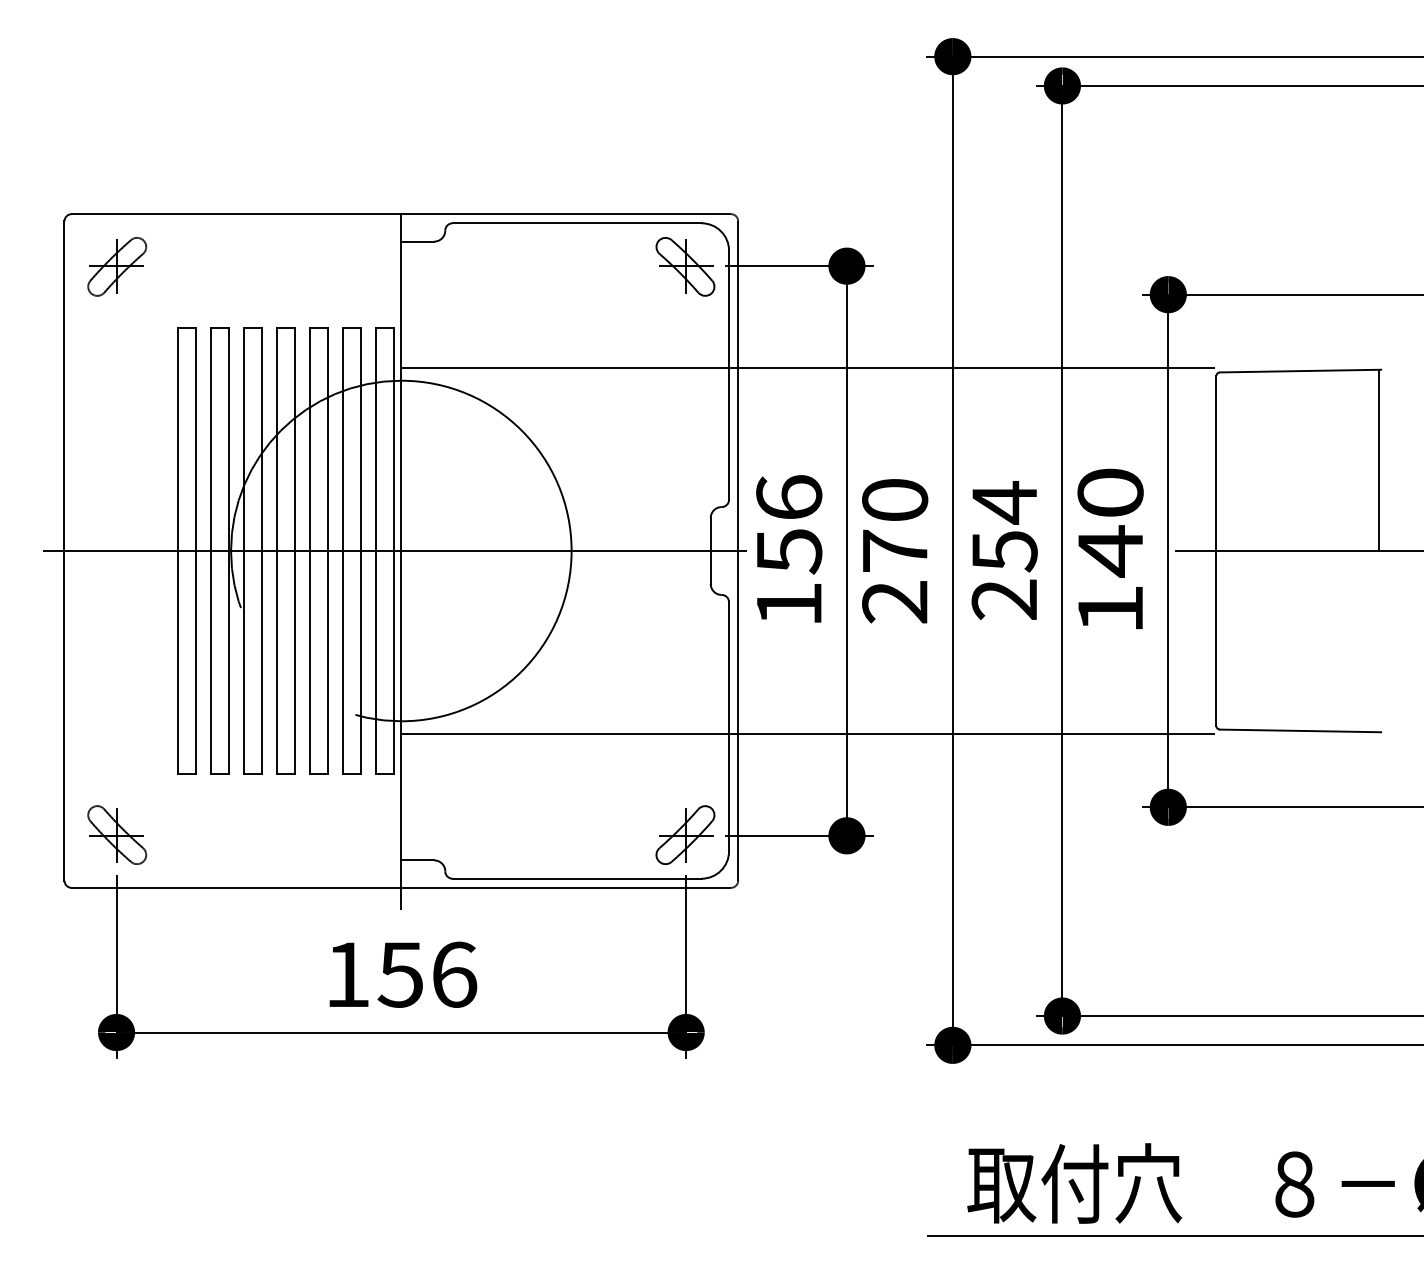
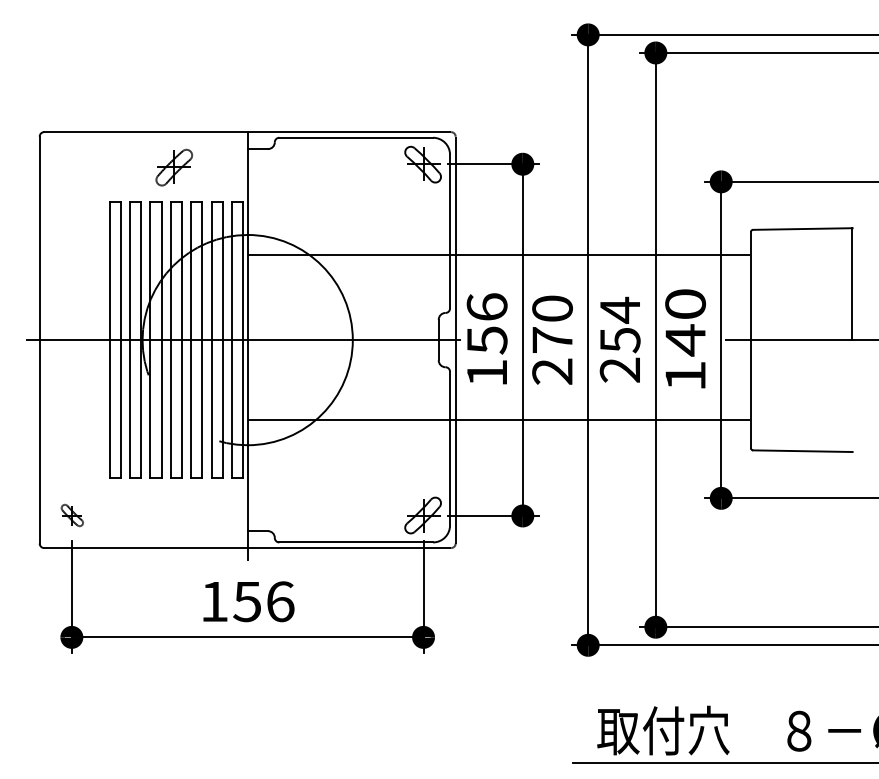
part: (117, 266) -> (174, 167), moved
line: (807, 368) -> (498, 255), moved
line: (807, 734) -> (498, 420), moved
part: (117, 835) -> (72, 515), size x0.6

